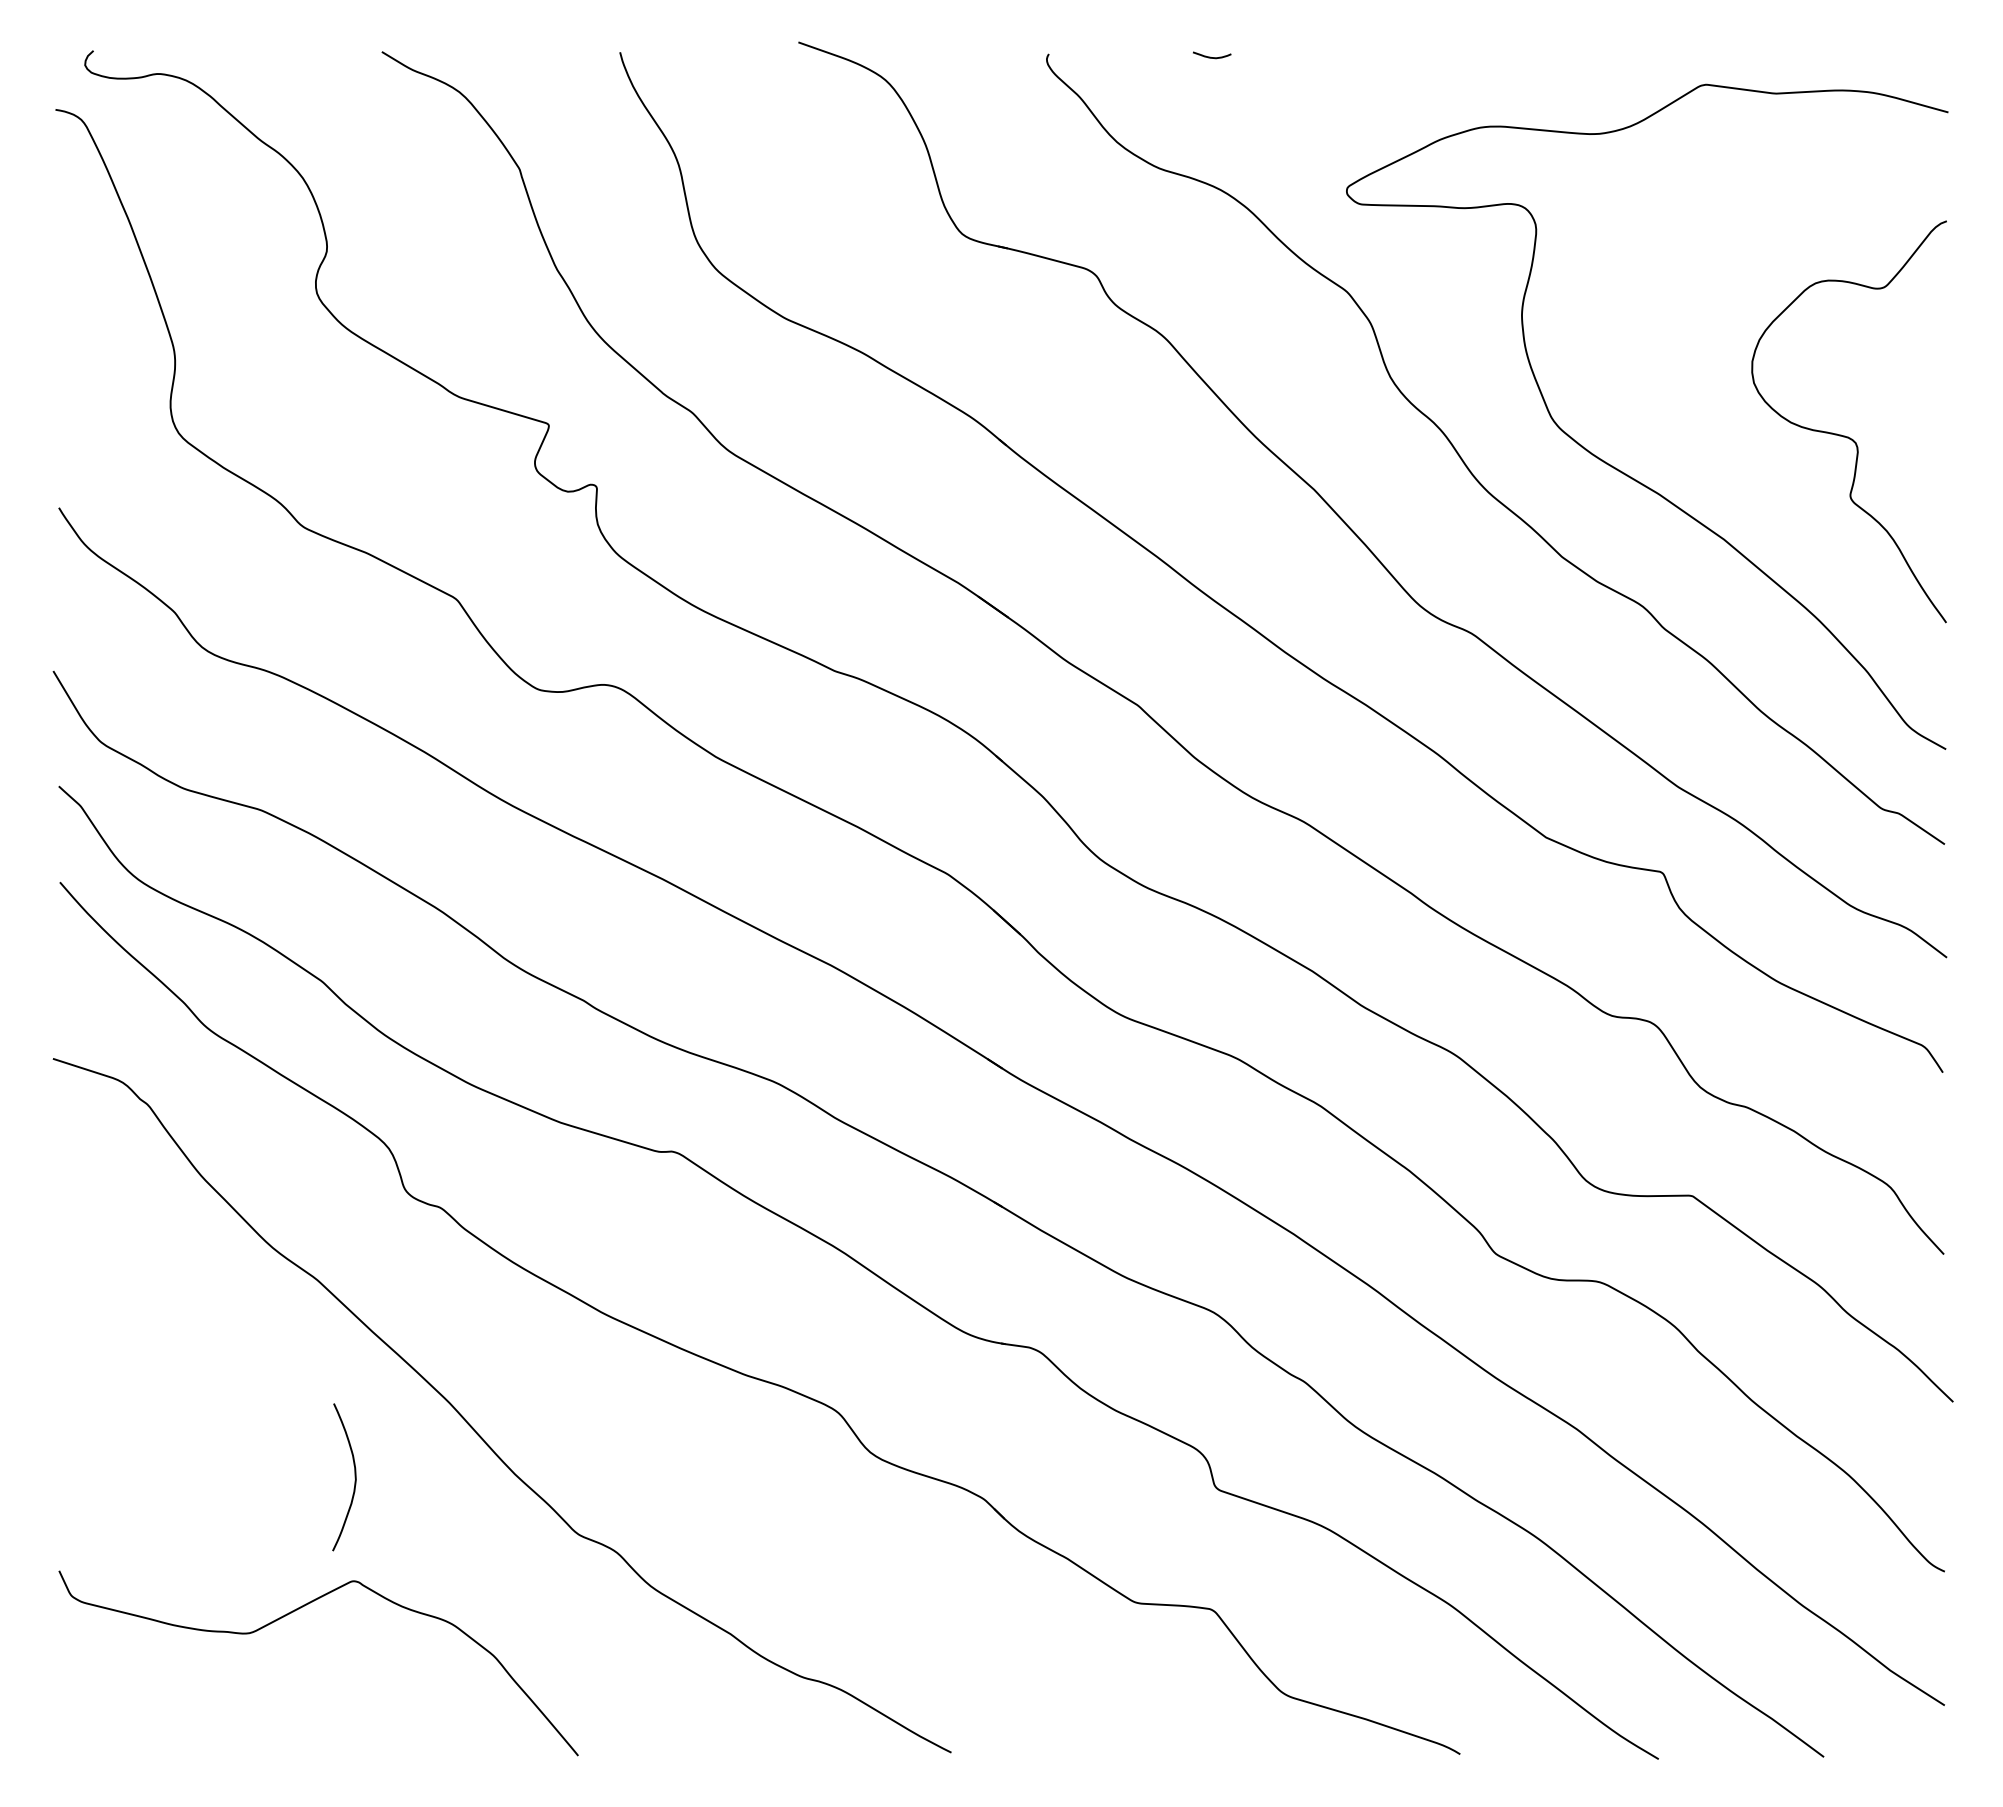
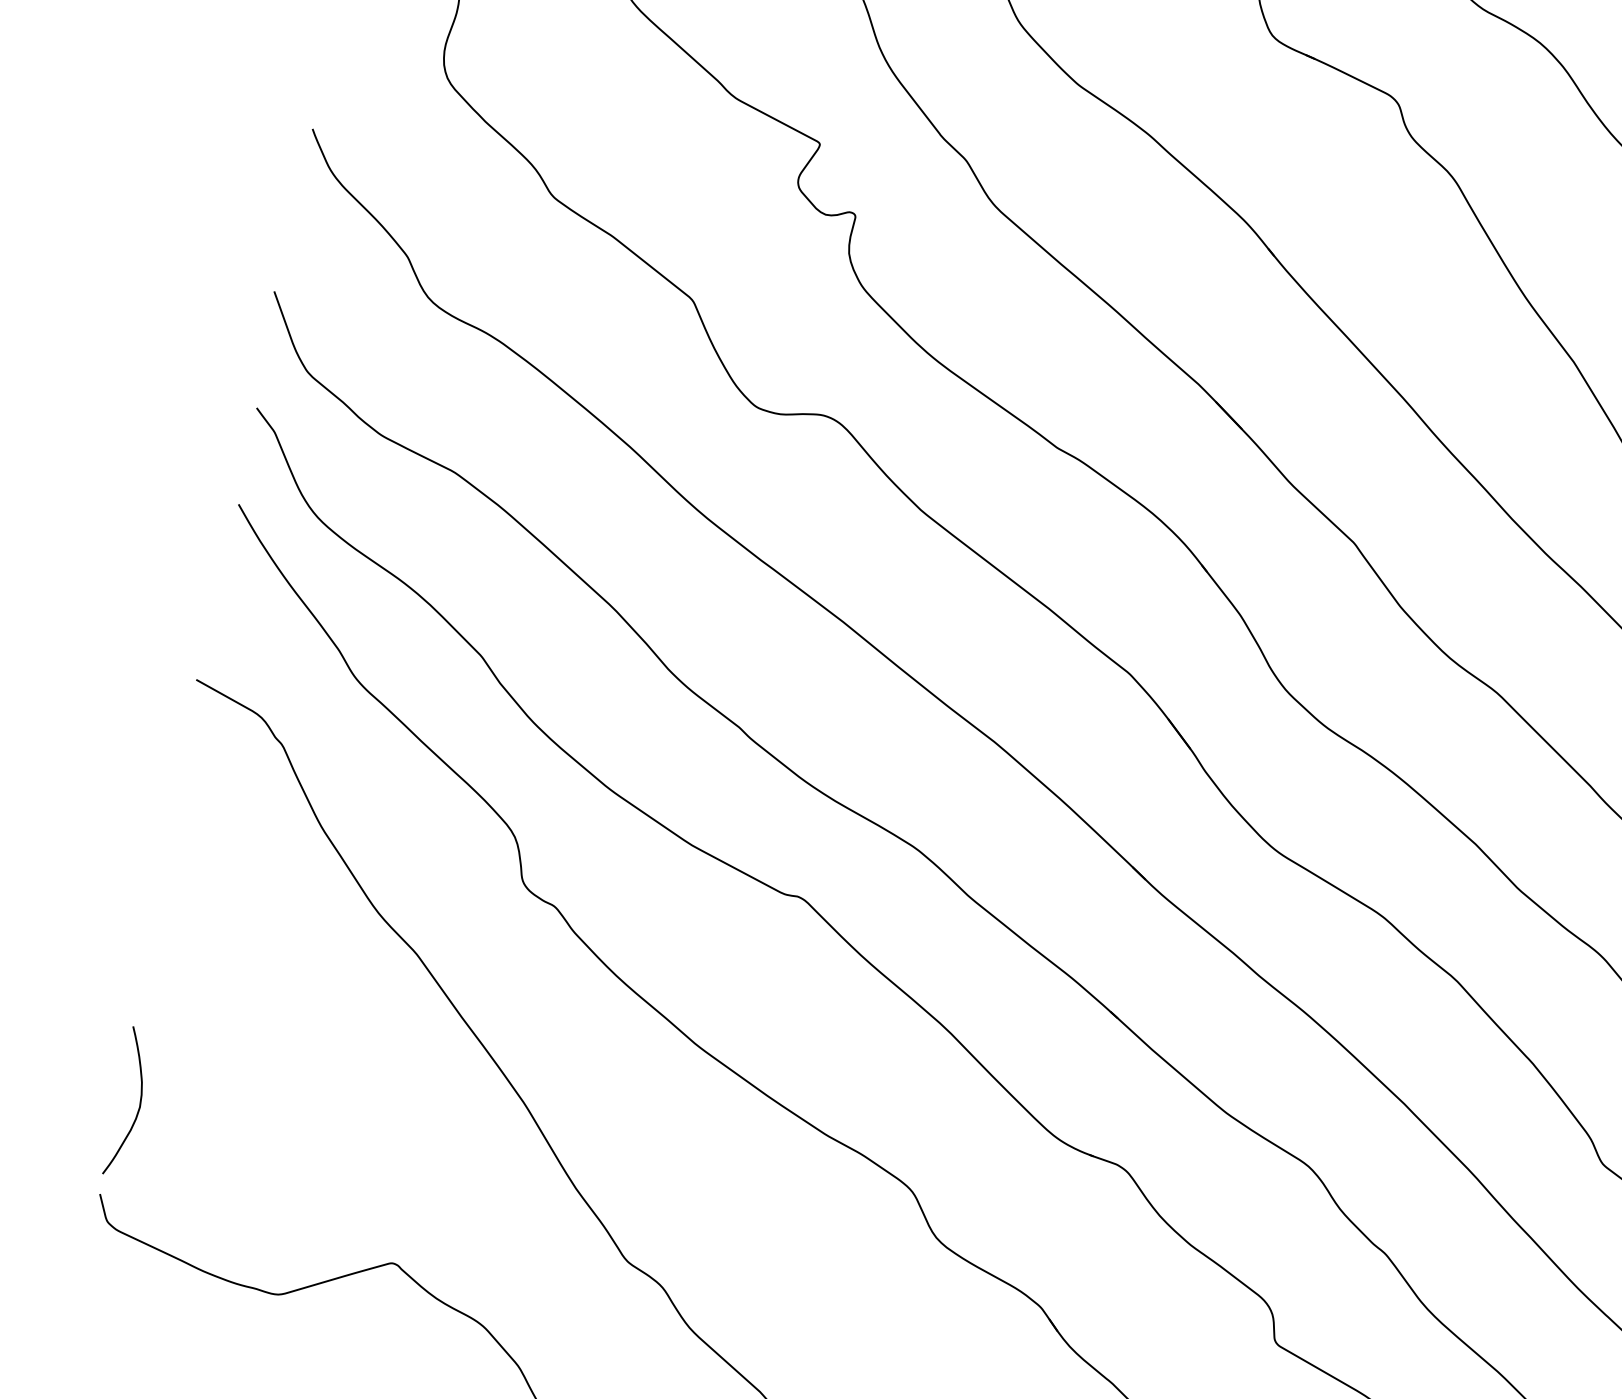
curve: (354, 1477) -> (139, 1104), moved

